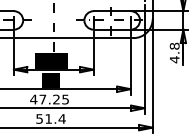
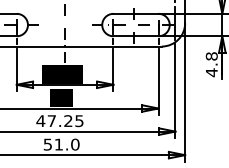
text: (61, 118) -> (74, 144), 51.4 -> 51.0

